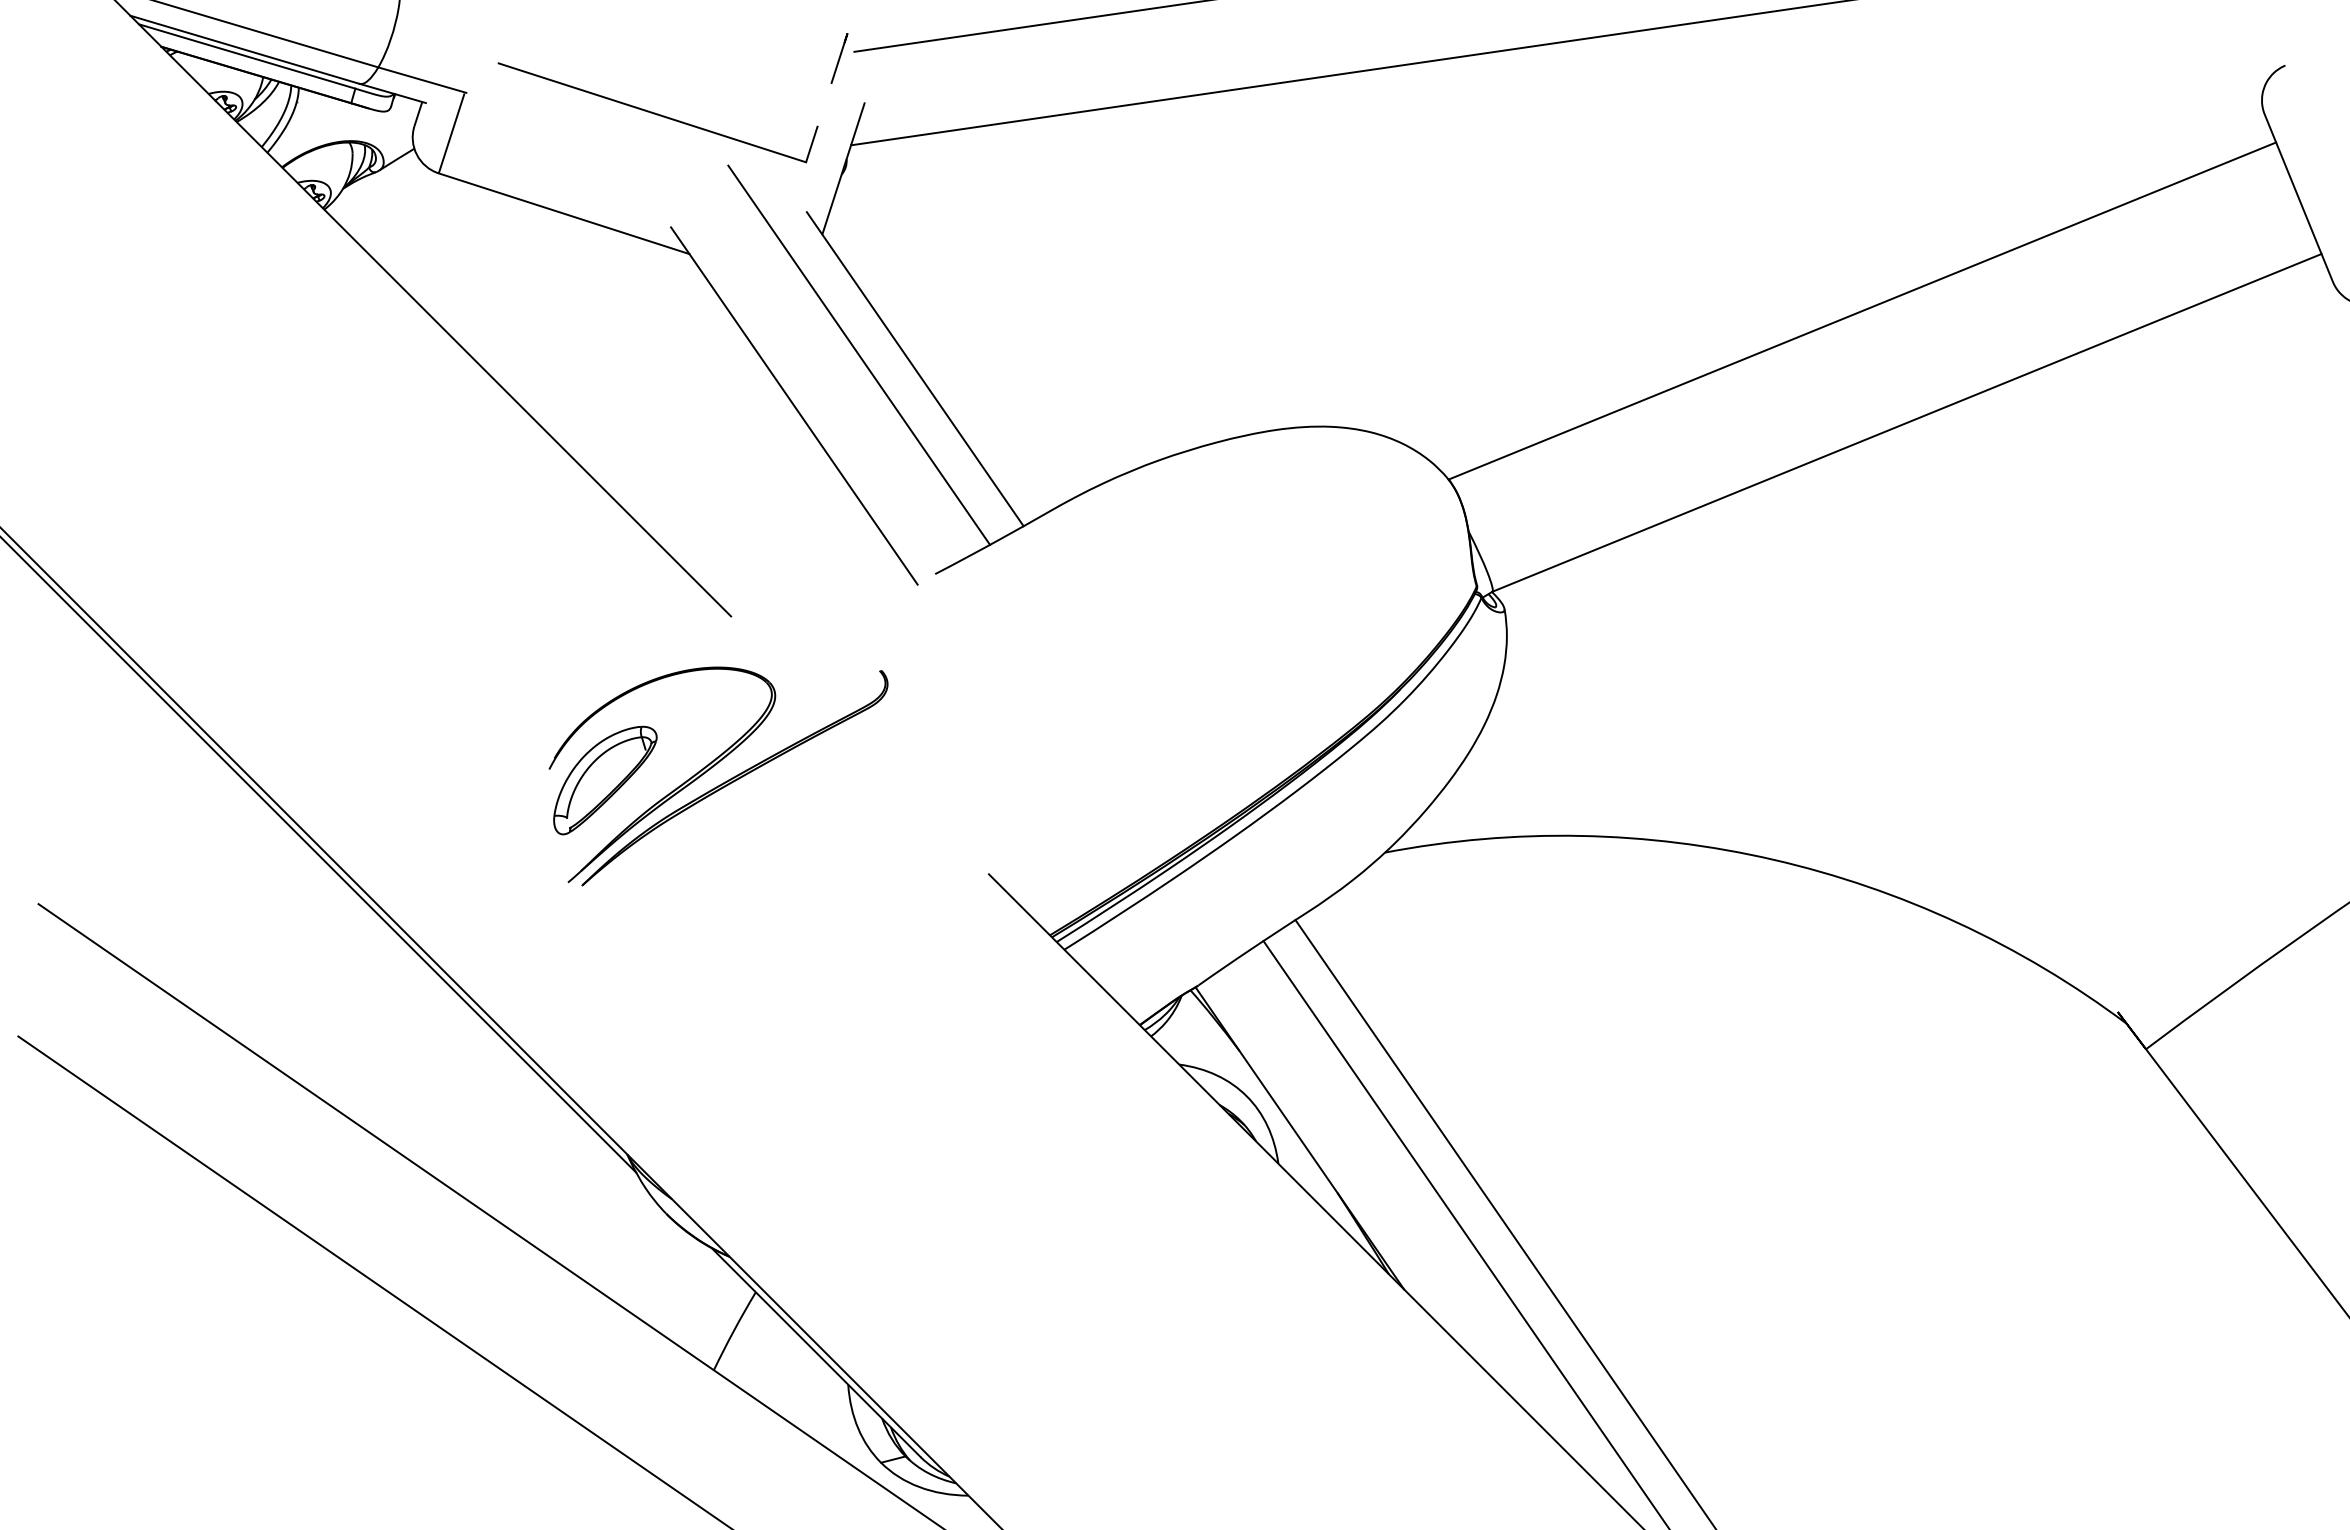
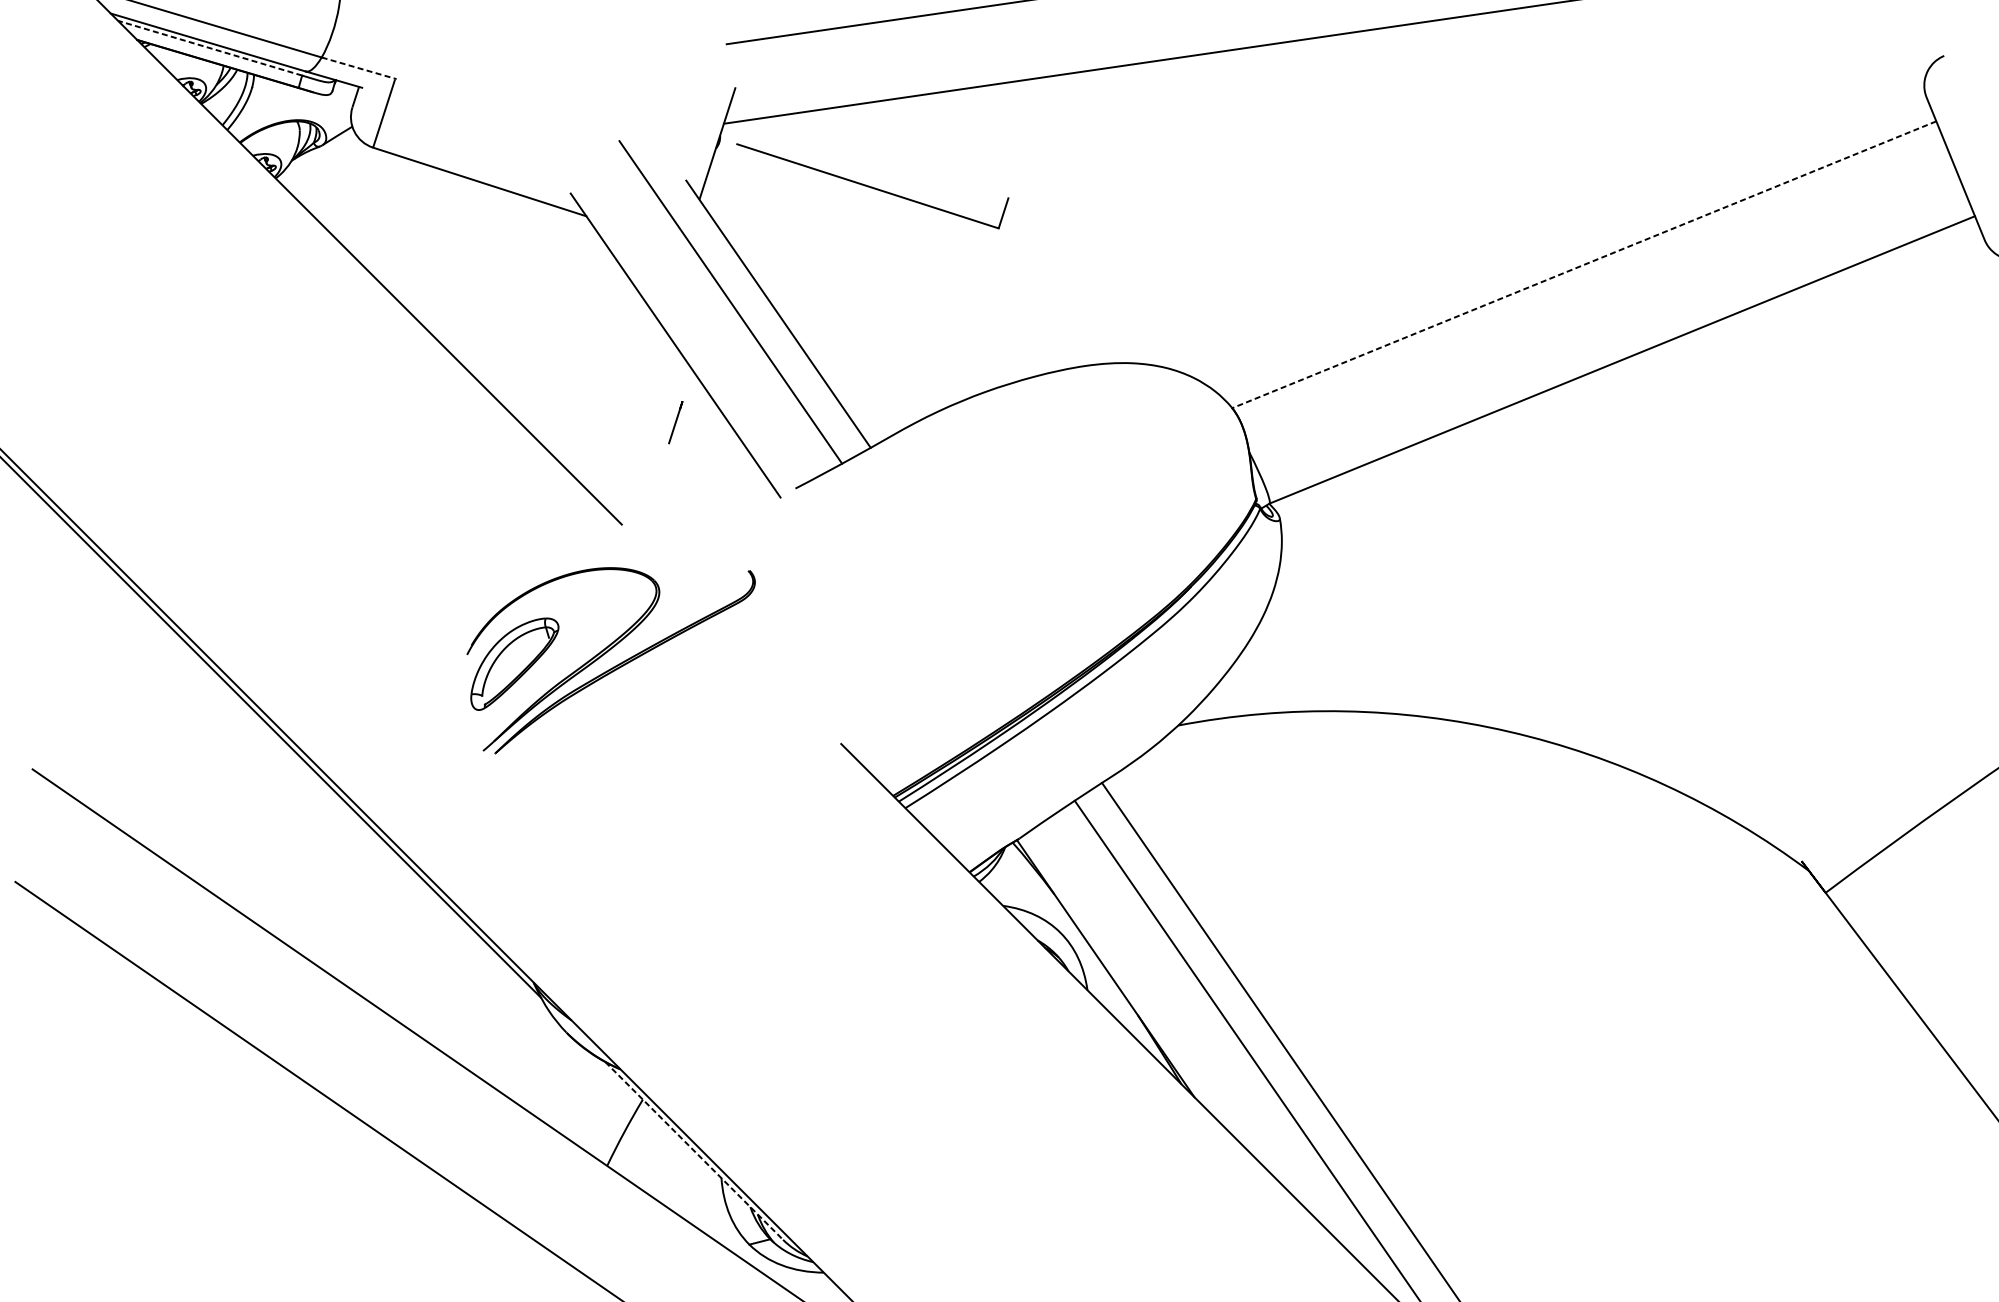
line: (247, 56) -> (210, 48), solid -> dashed
line: (839, 58) -> (675, 422), moved
line: (422, 80) -> (359, 68), solid -> dashed
part: (657, 112) -> (872, 186), moved
line: (1862, 311) -> (1584, 265), solid -> dashed
line: (816, 1352) -> (694, 1150), solid -> dashed

